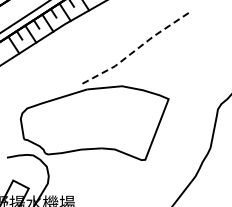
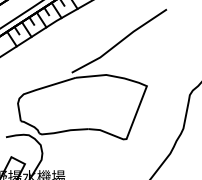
line: (137, 48) -> (119, 42), dashed -> solid

